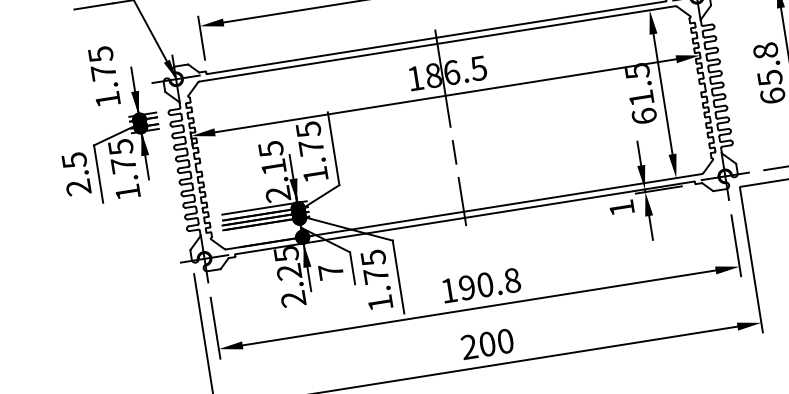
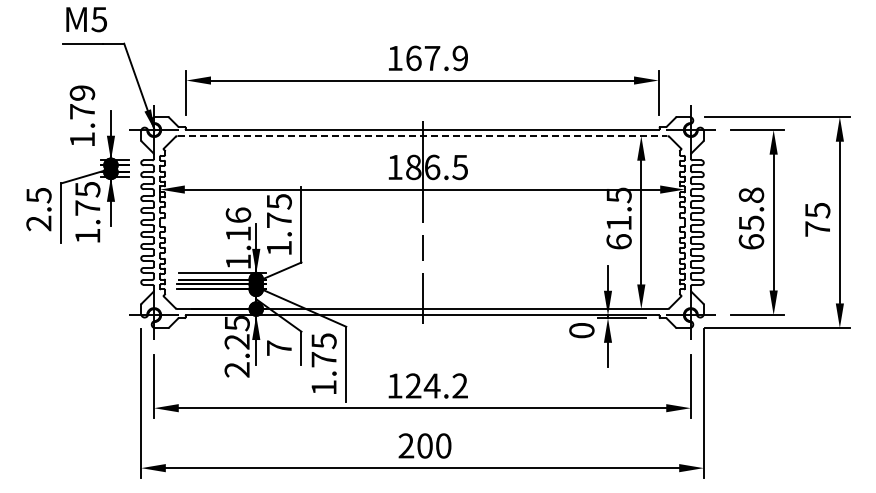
line: (437, 44) -> (422, 136), solid -> dashed
text: (100, 54) -> (82, 93), 1.75 -> 1.79
text: (274, 171) -> (238, 238), 2.15 -> 1.16
text: (621, 208) -> (581, 330), 1 -> 0
text: (490, 283) -> (437, 385), 190.8 -> 124.2

